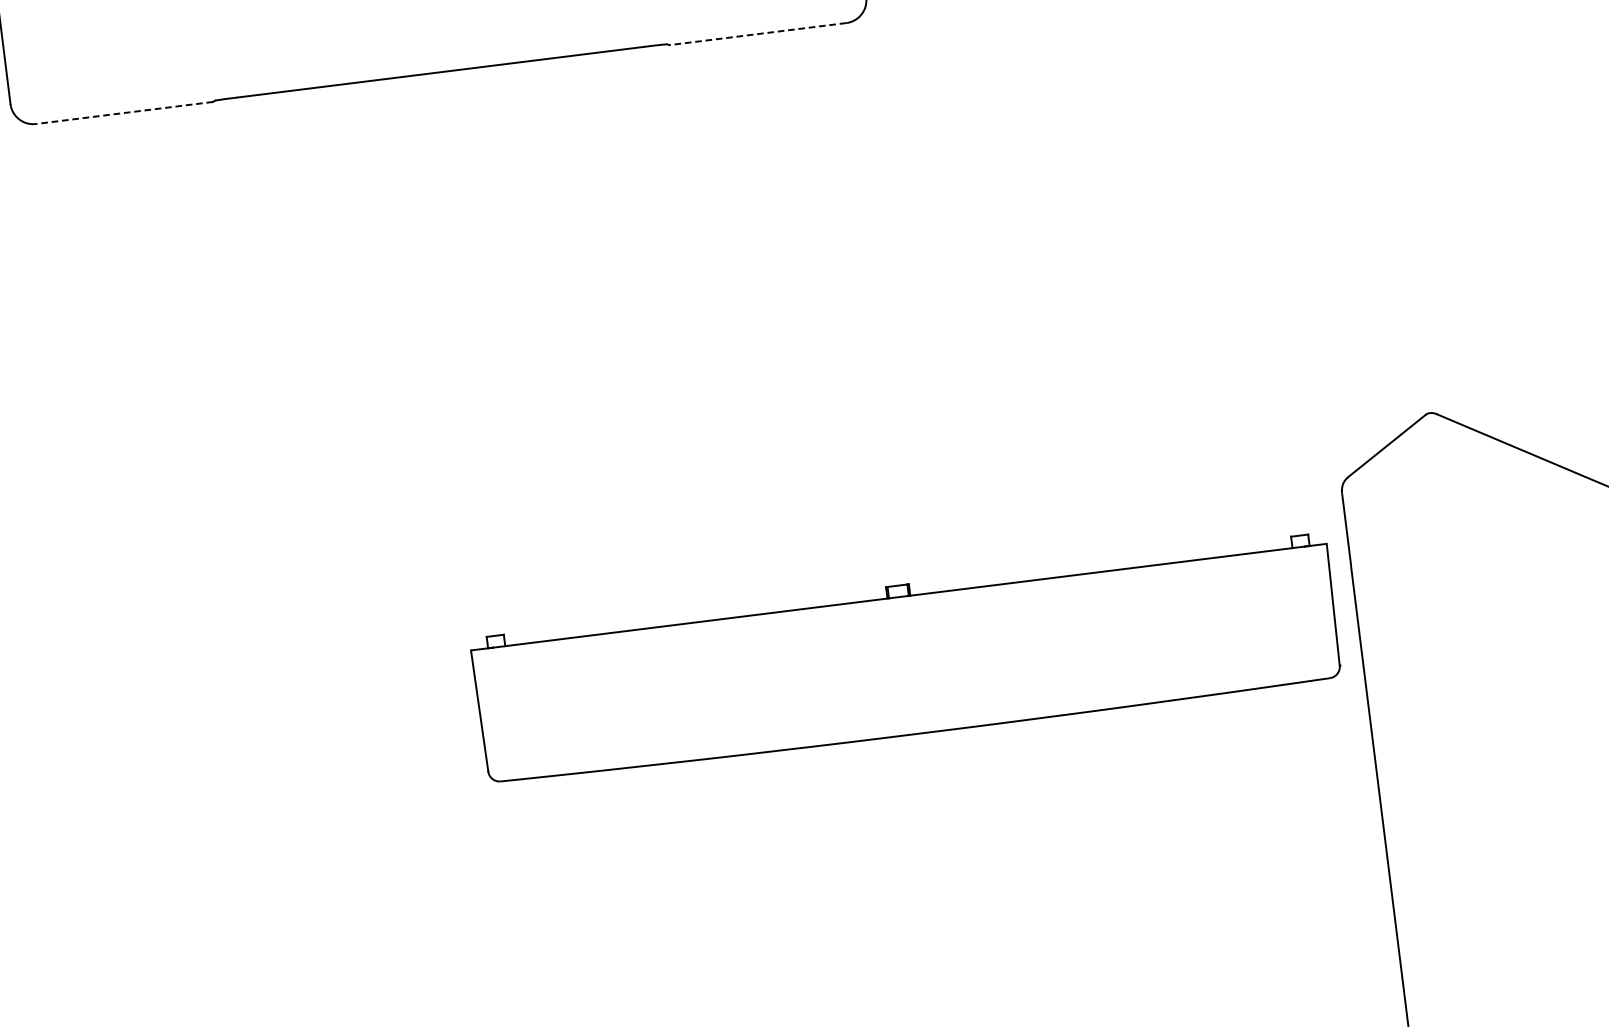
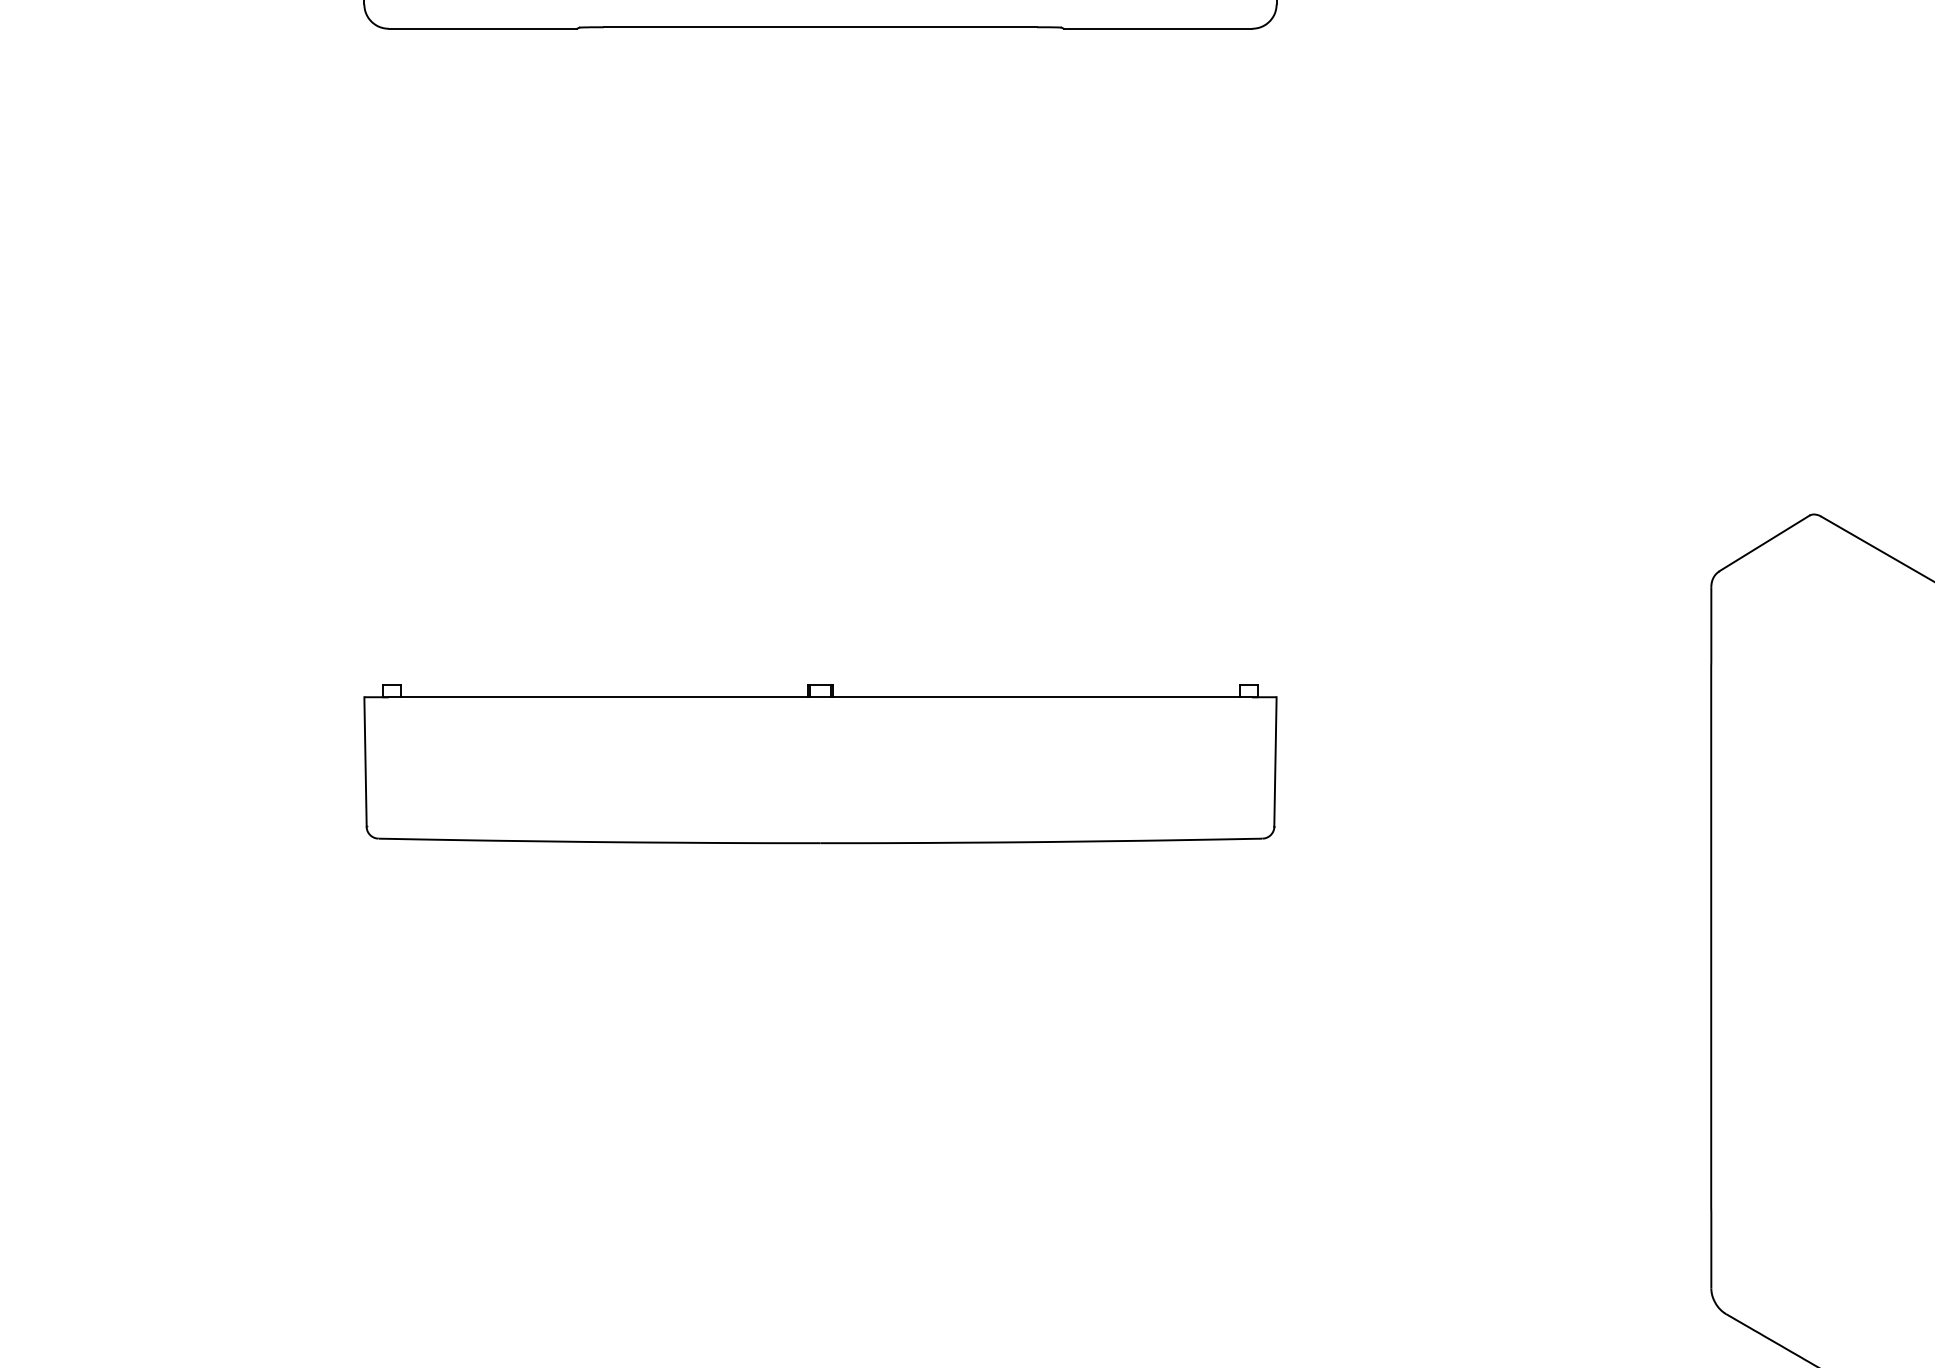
line: (757, 33) -> (1157, 28), dashed -> solid
line: (124, 112) -> (482, 28), dashed -> solid
part: (906, 660) -> (820, 764), moved

